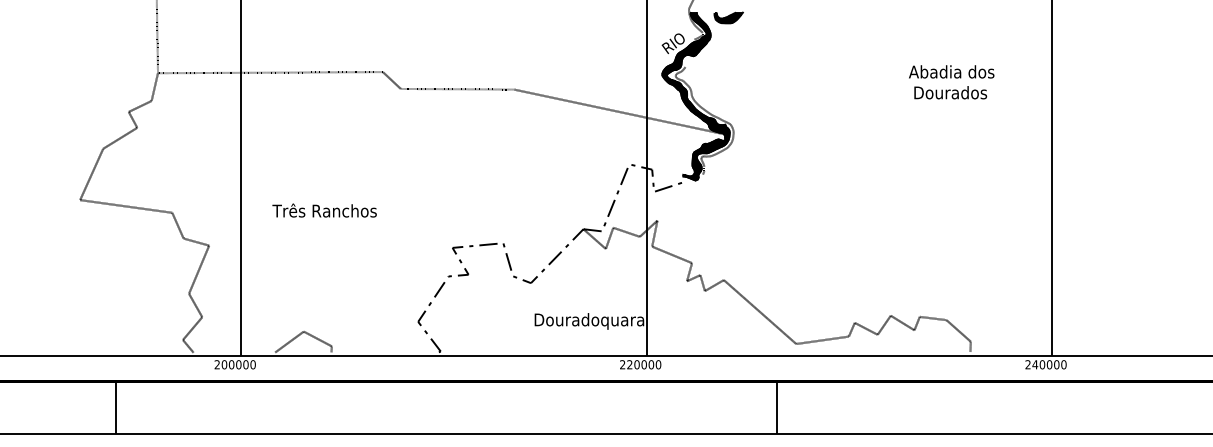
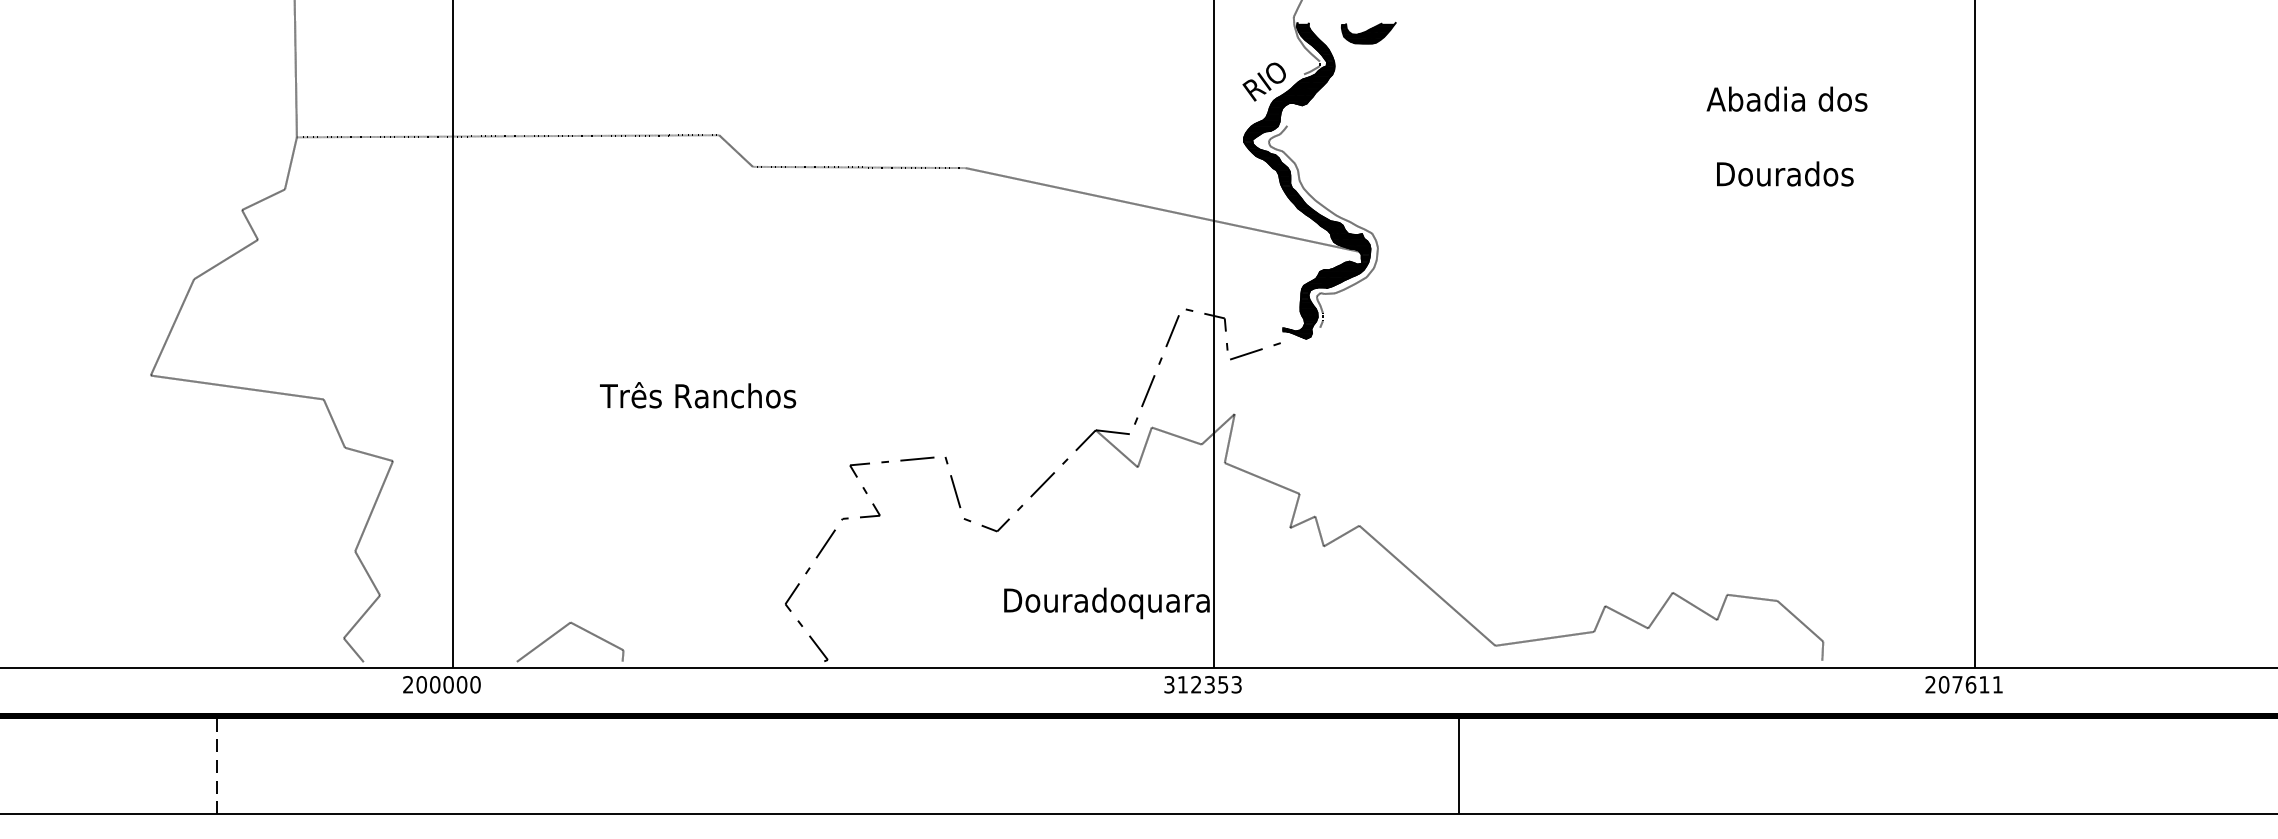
text: (951, 71) -> (1786, 98), moved
text: (324, 210) -> (697, 395), moved
text: (640, 364) -> (1202, 684), 220000 -> 312353
text: (1049, 364) -> (1970, 684), 240000 -> 207611
line: (115, 407) -> (217, 764), solid -> dashed

